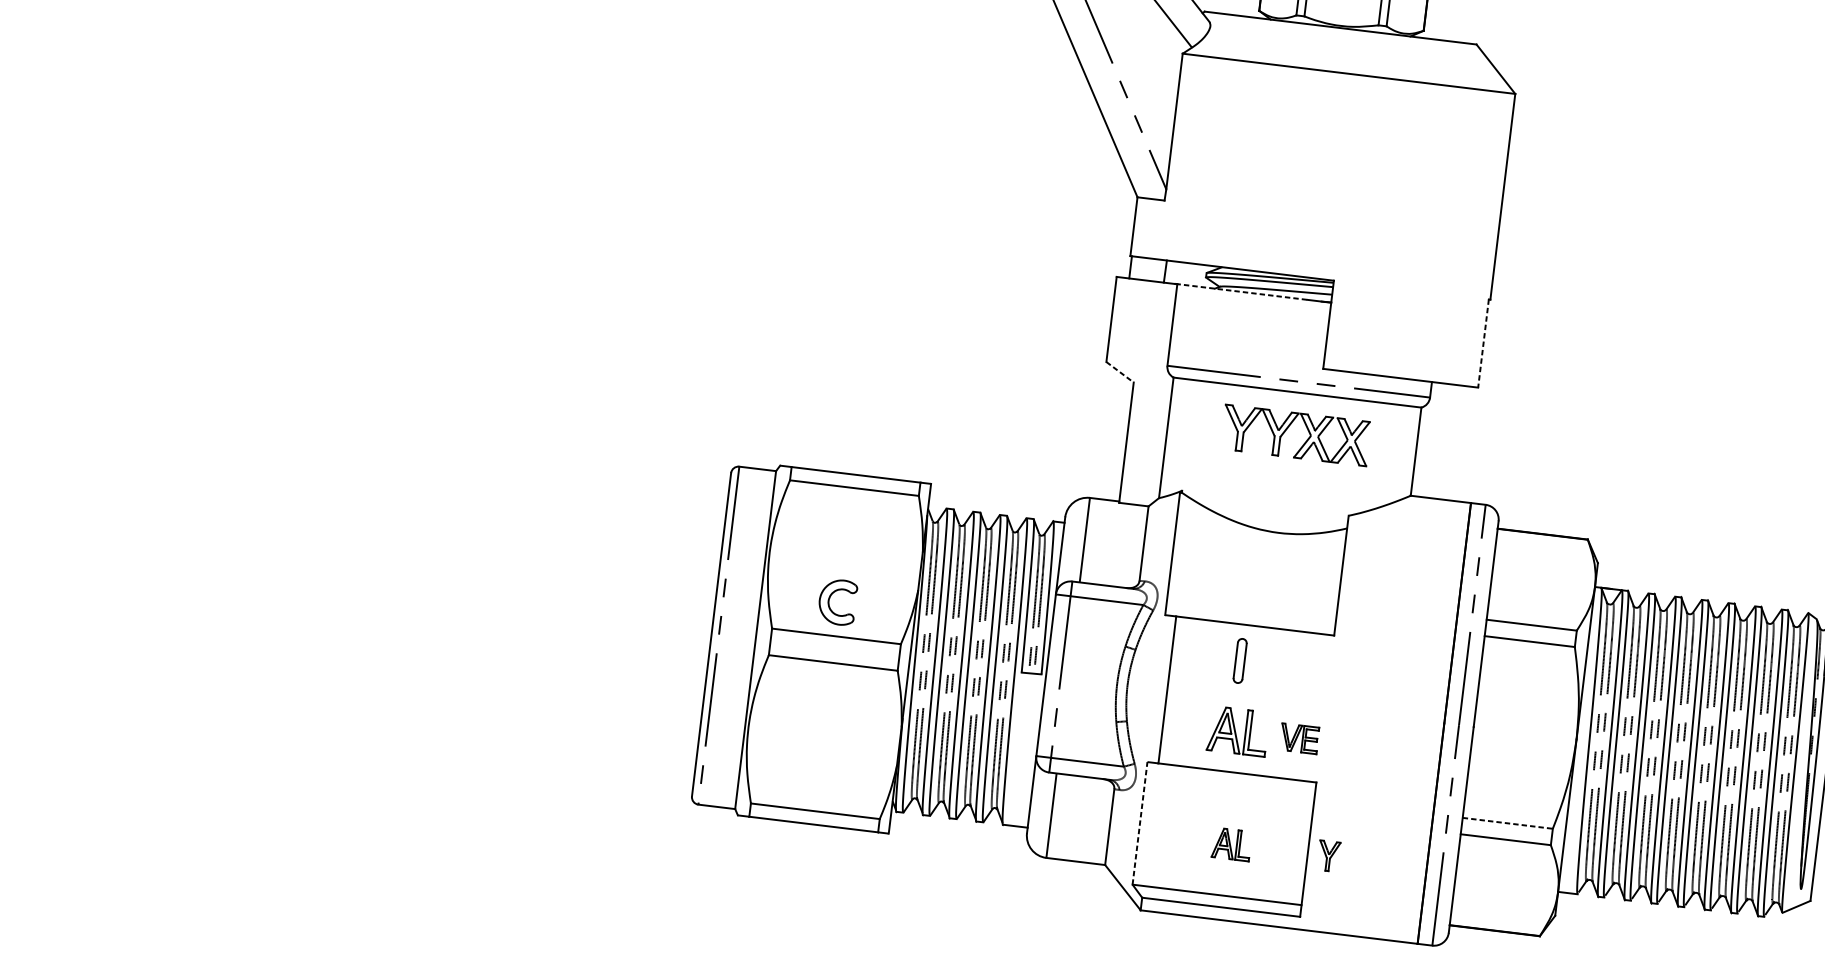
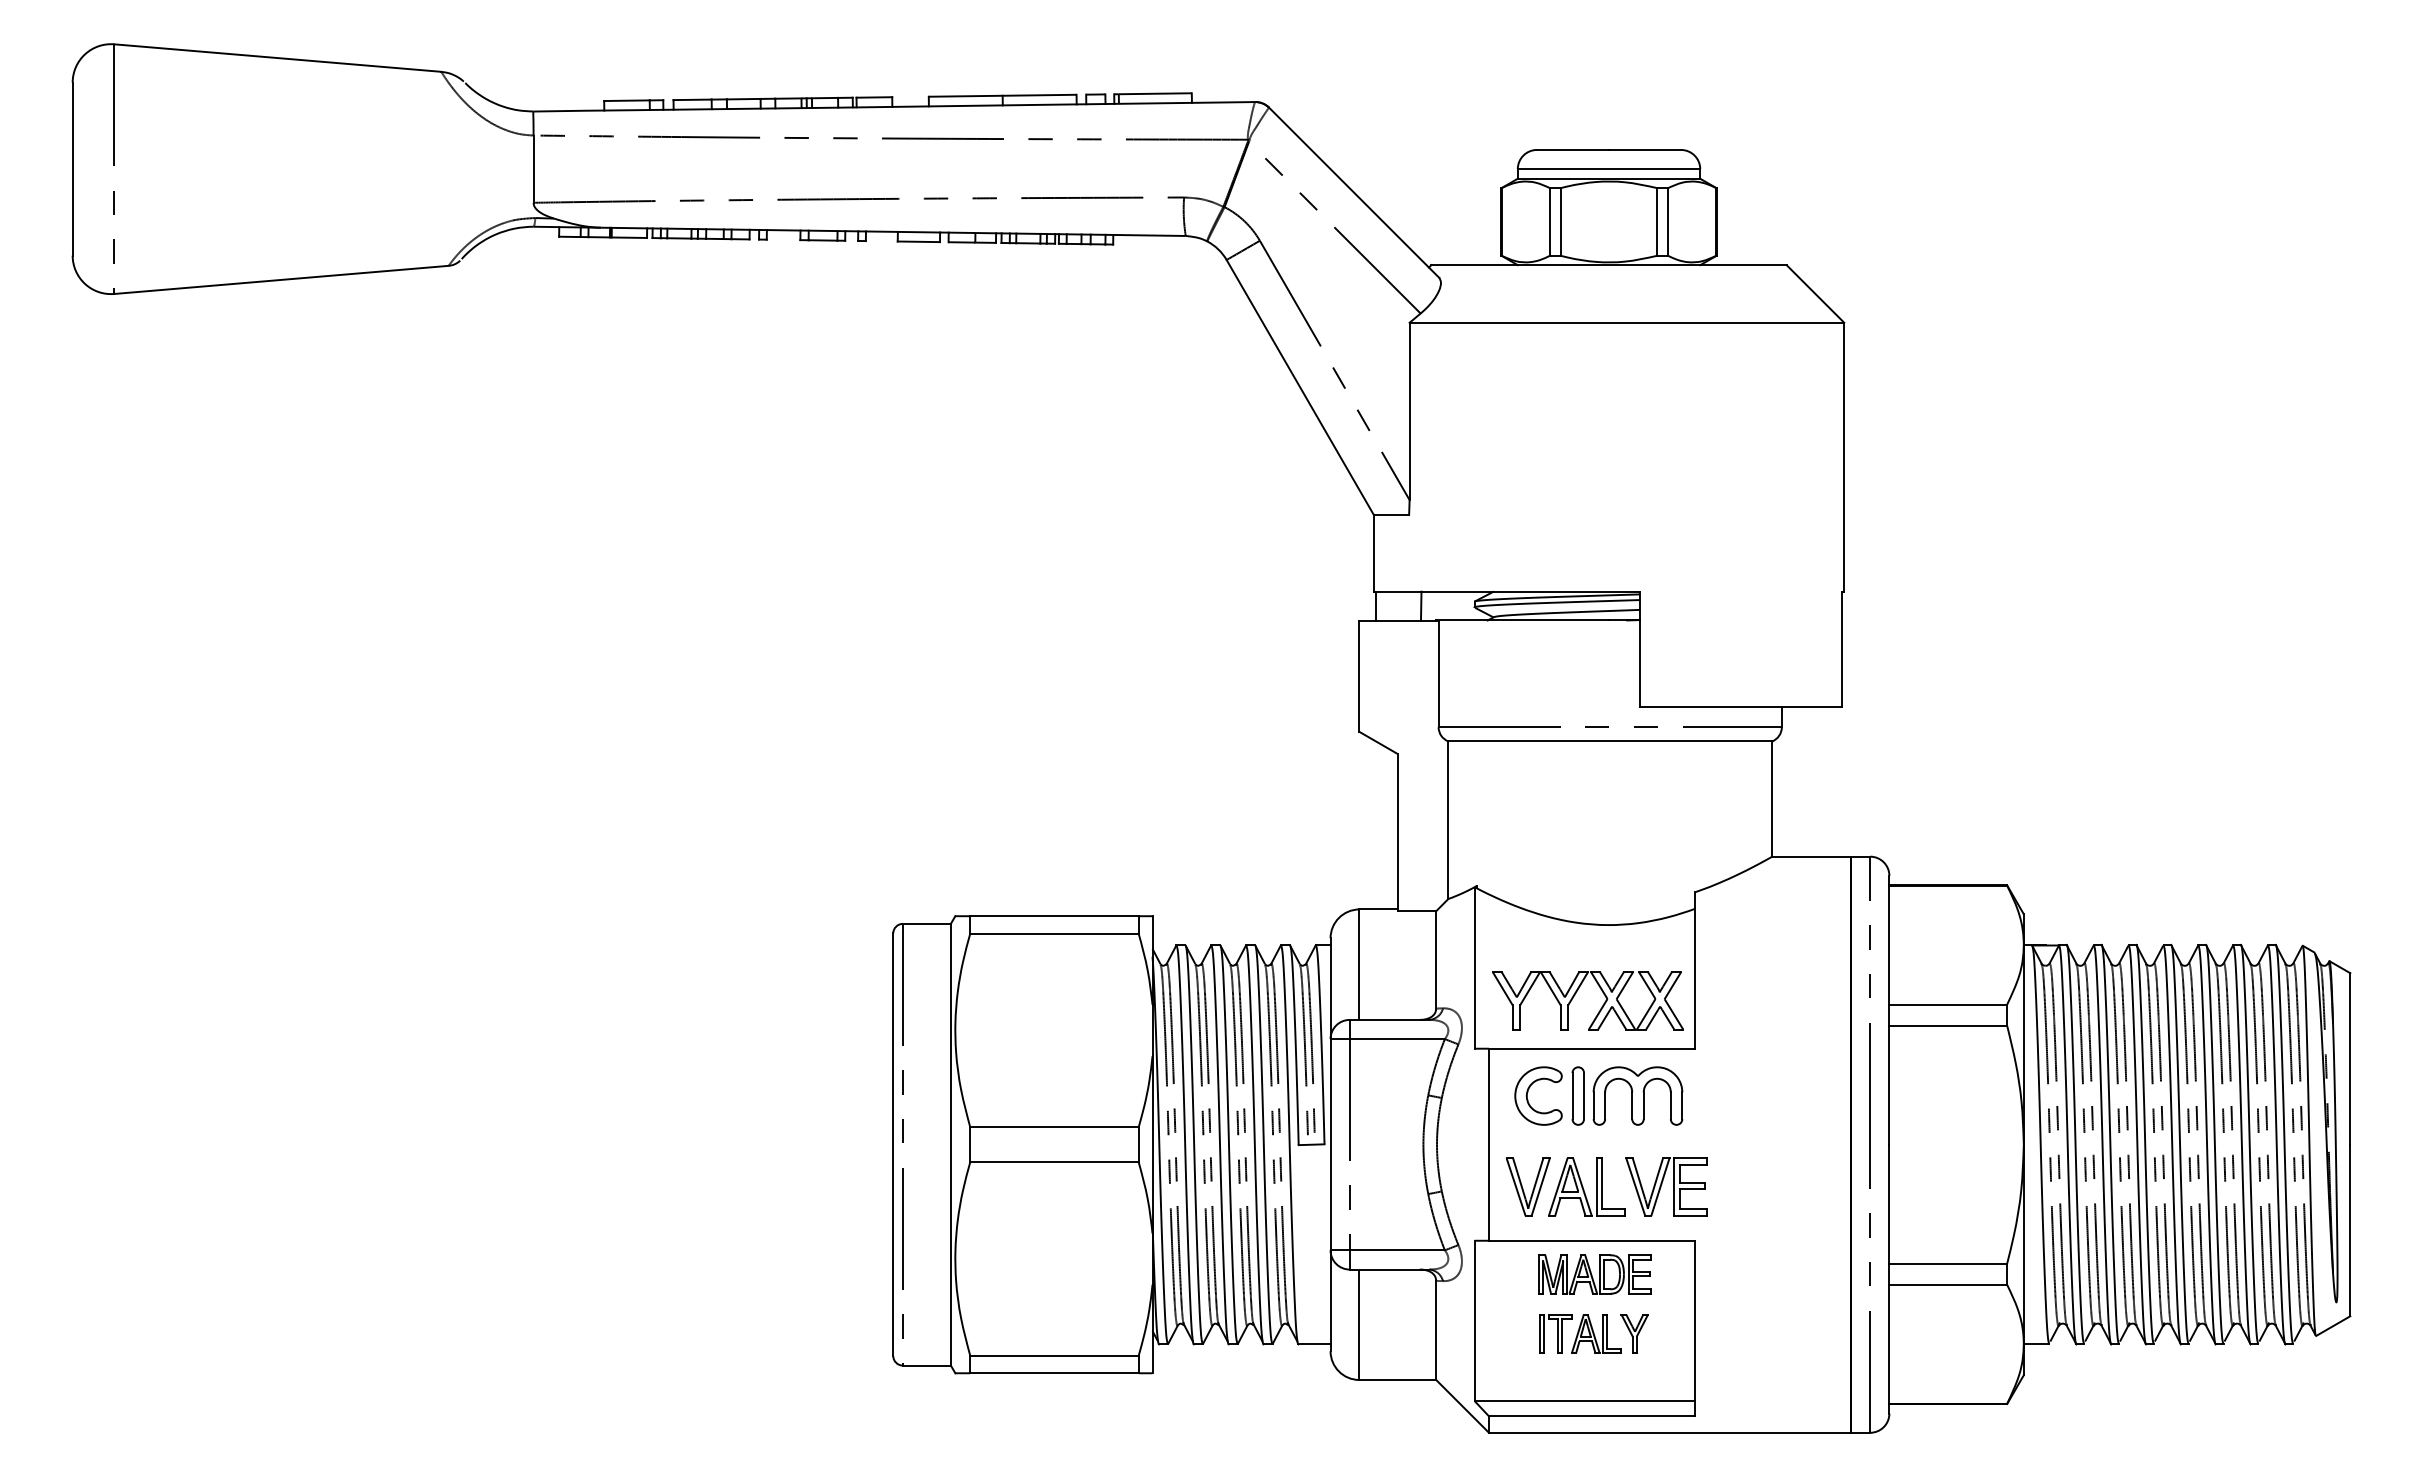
line: (1242, 292) -> (1523, 620), dashed -> solid
line: (1483, 343) -> (1842, 649), dashed -> solid
line: (1120, 372) -> (1379, 743), dashed -> solid
part: (1286, 430) -> (1575, 995), moved
part: (830, 598) -> (1528, 1092), moved
part: (1285, 666) -> (1637, 1095), added
part: (1193, 725) -> (1528, 1186), added
part: (1299, 738) -> (1666, 1186), size x1.67
part: (1236, 798) -> (1594, 1274), added
line: (1139, 823) -> (1474, 1320), dashed -> solid
line: (1507, 823) -> (1948, 1263), dashed -> solid
part: (1200, 840) -> (1555, 1333), added
part: (1328, 855) -> (1634, 1333), moved

